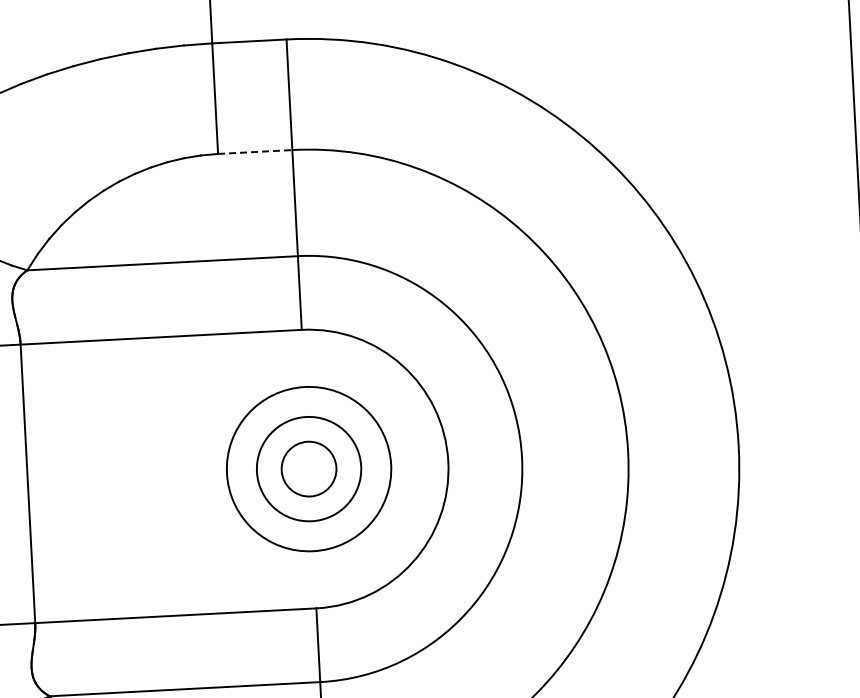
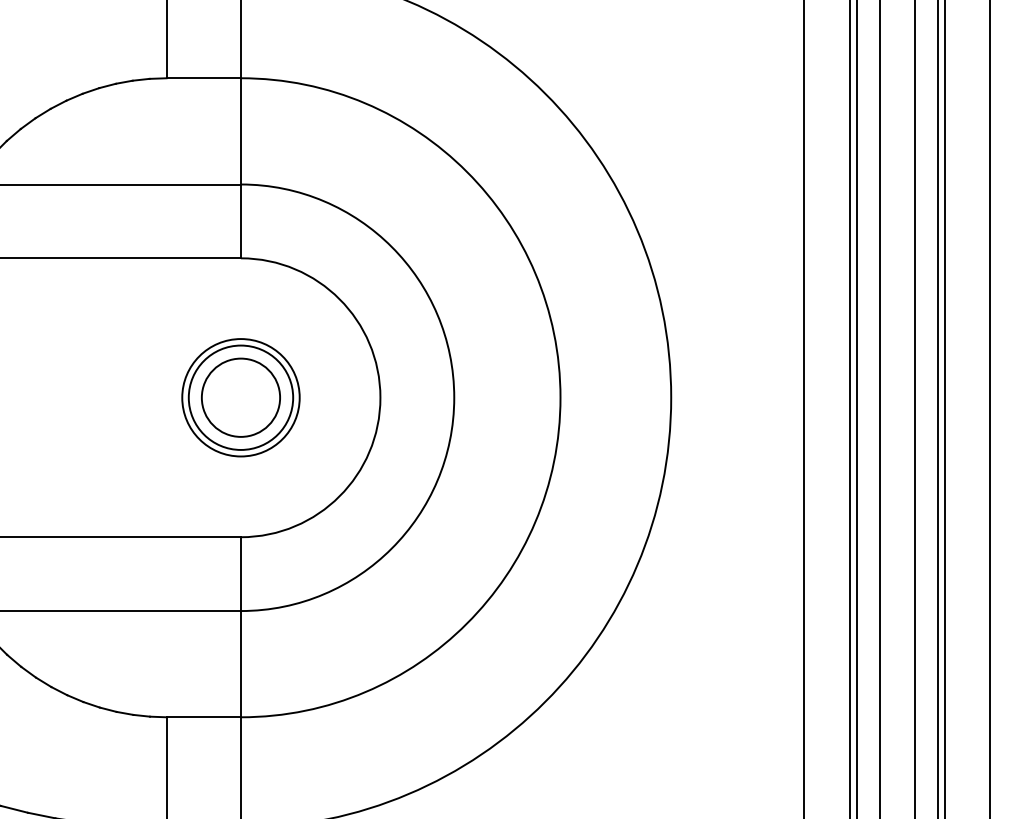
line: (255, 152) -> (204, 78), dashed -> solid
circle: (308, 468) -> (240, 397), size x0.71
circle: (308, 468) -> (240, 397), size x1.43

